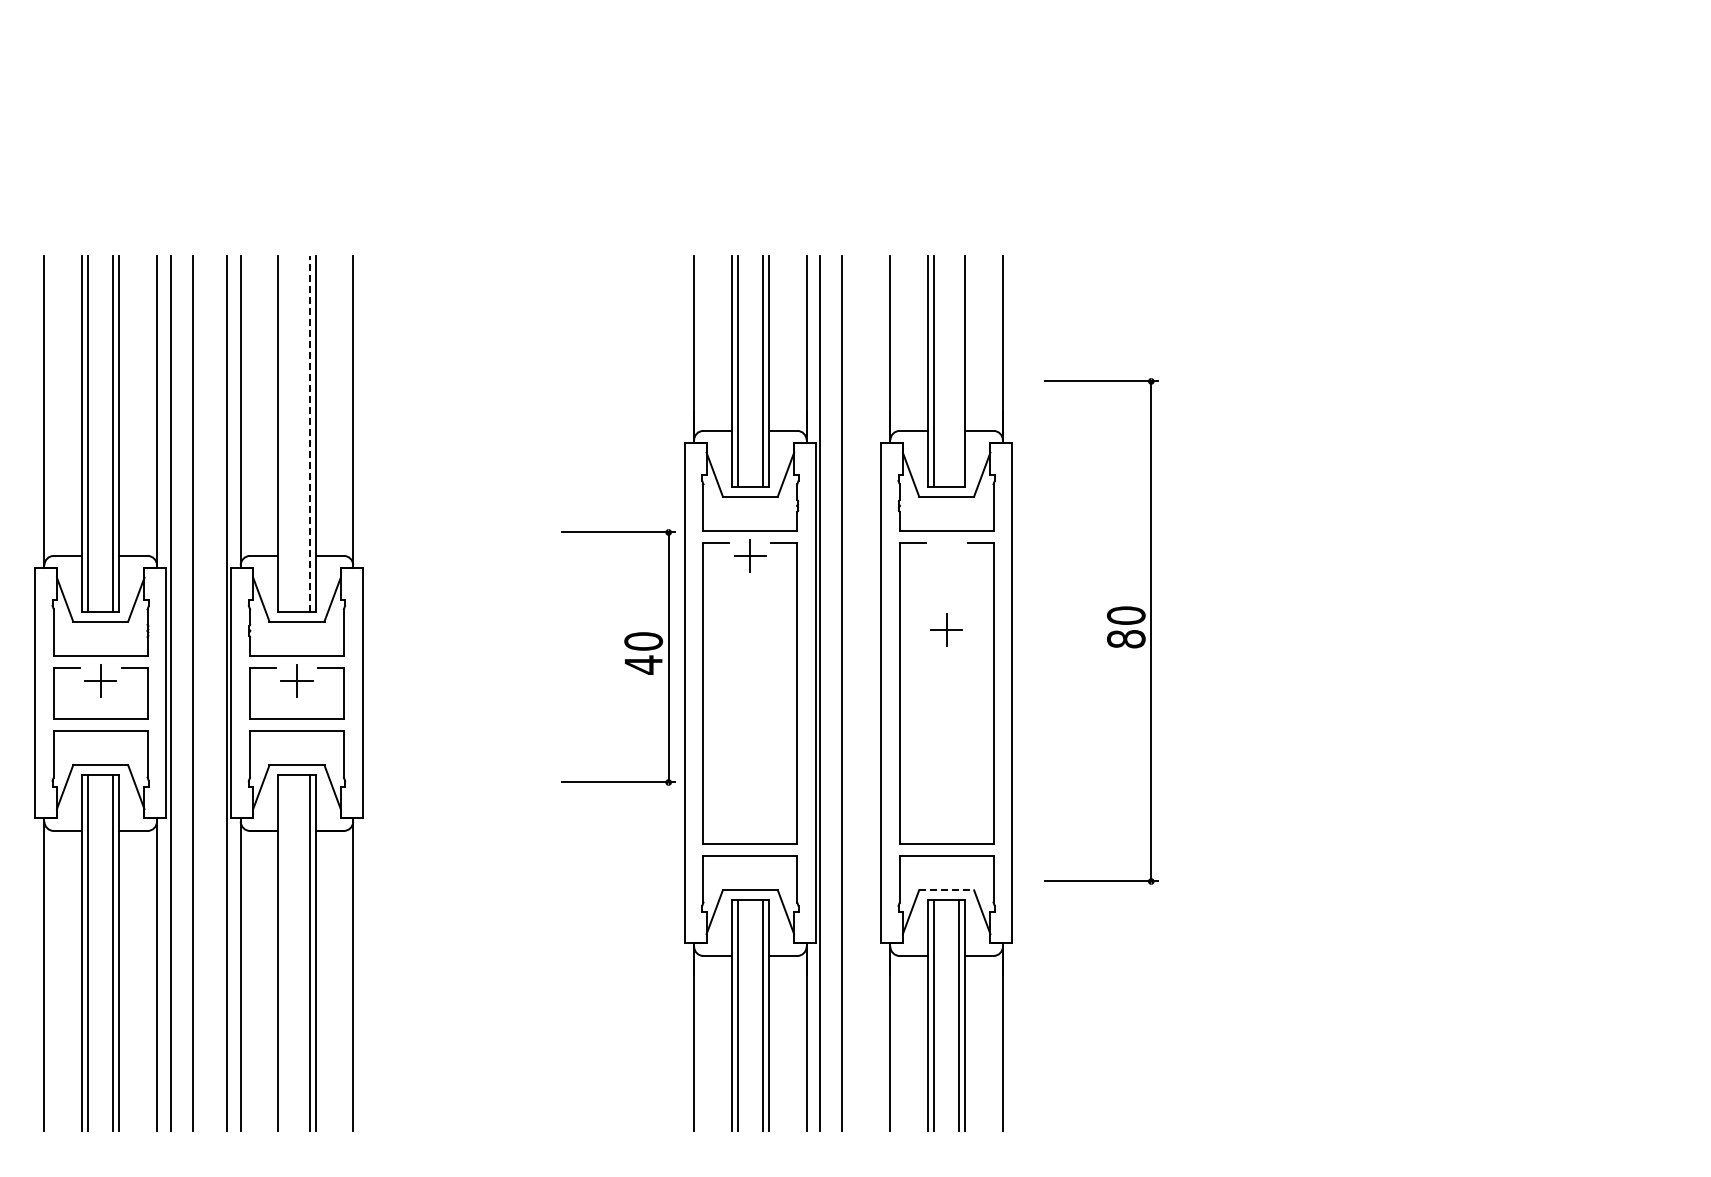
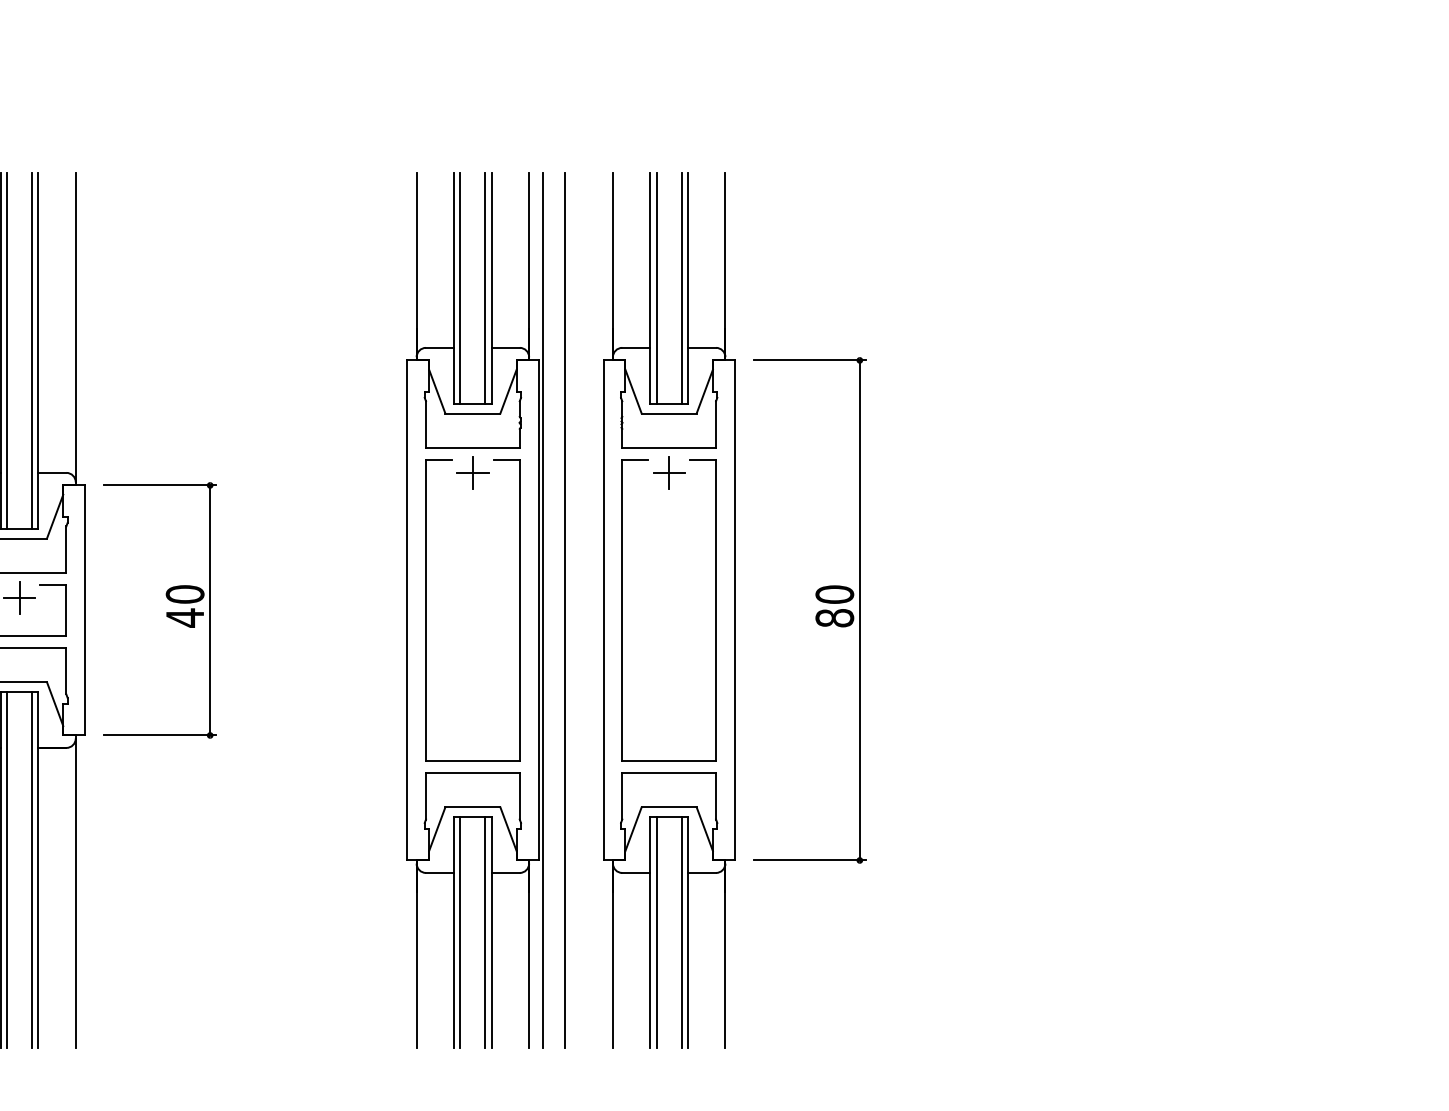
line: (959, 371) -> (682, 288), added
line: (284, 433) -> (7, 350), added
line: (309, 433) -> (32, 350), dashed -> solid
part: (946, 629) -> (669, 472), moved
part: (1107, 635) -> (816, 614), moved
part: (625, 659) -> (167, 612), moved
line: (946, 890) -> (669, 807), dashed -> solid
line: (284, 952) -> (7, 869), added

